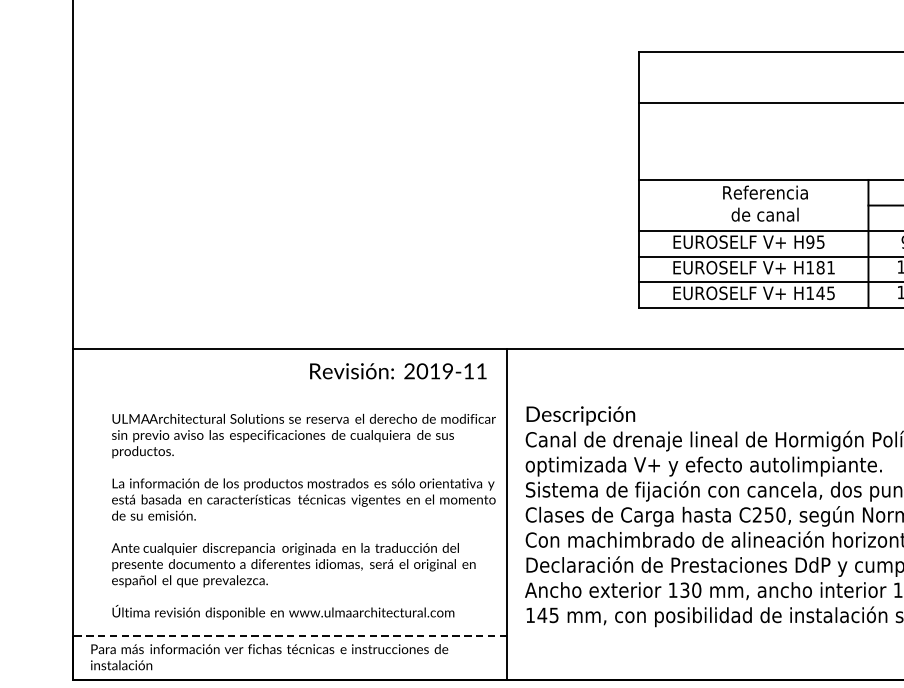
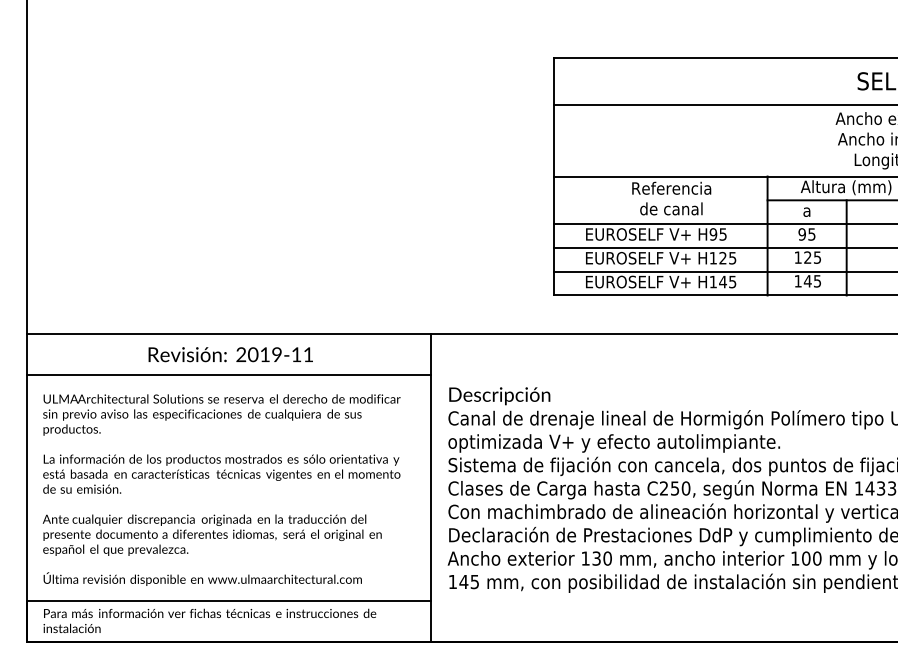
text: (825, 267) -> (727, 258), H181 -> H125
text: (398, 371) -> (230, 354), moved
line: (289, 393) -> (228, 375), added
text: (303, 516) -> (221, 489), moved
line: (289, 636) -> (228, 601), dashed -> solid

